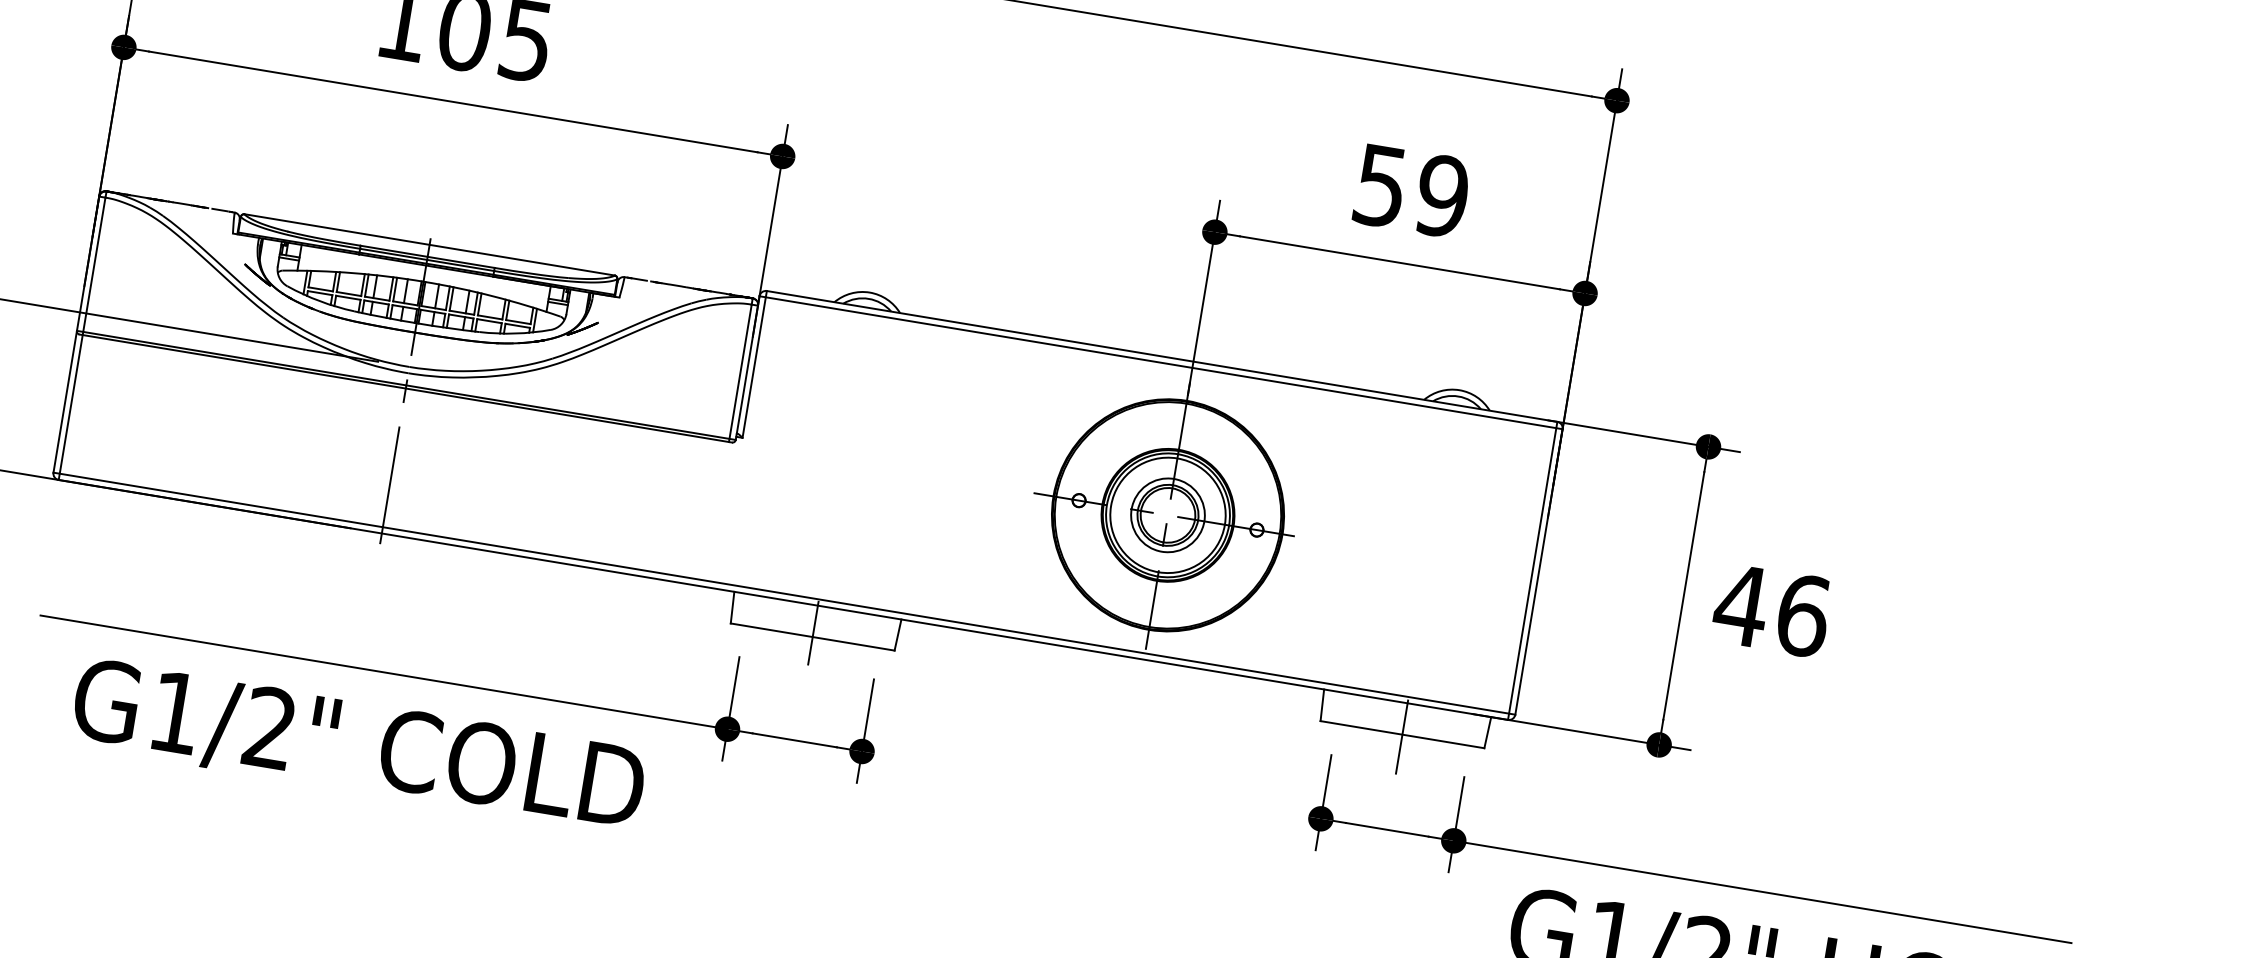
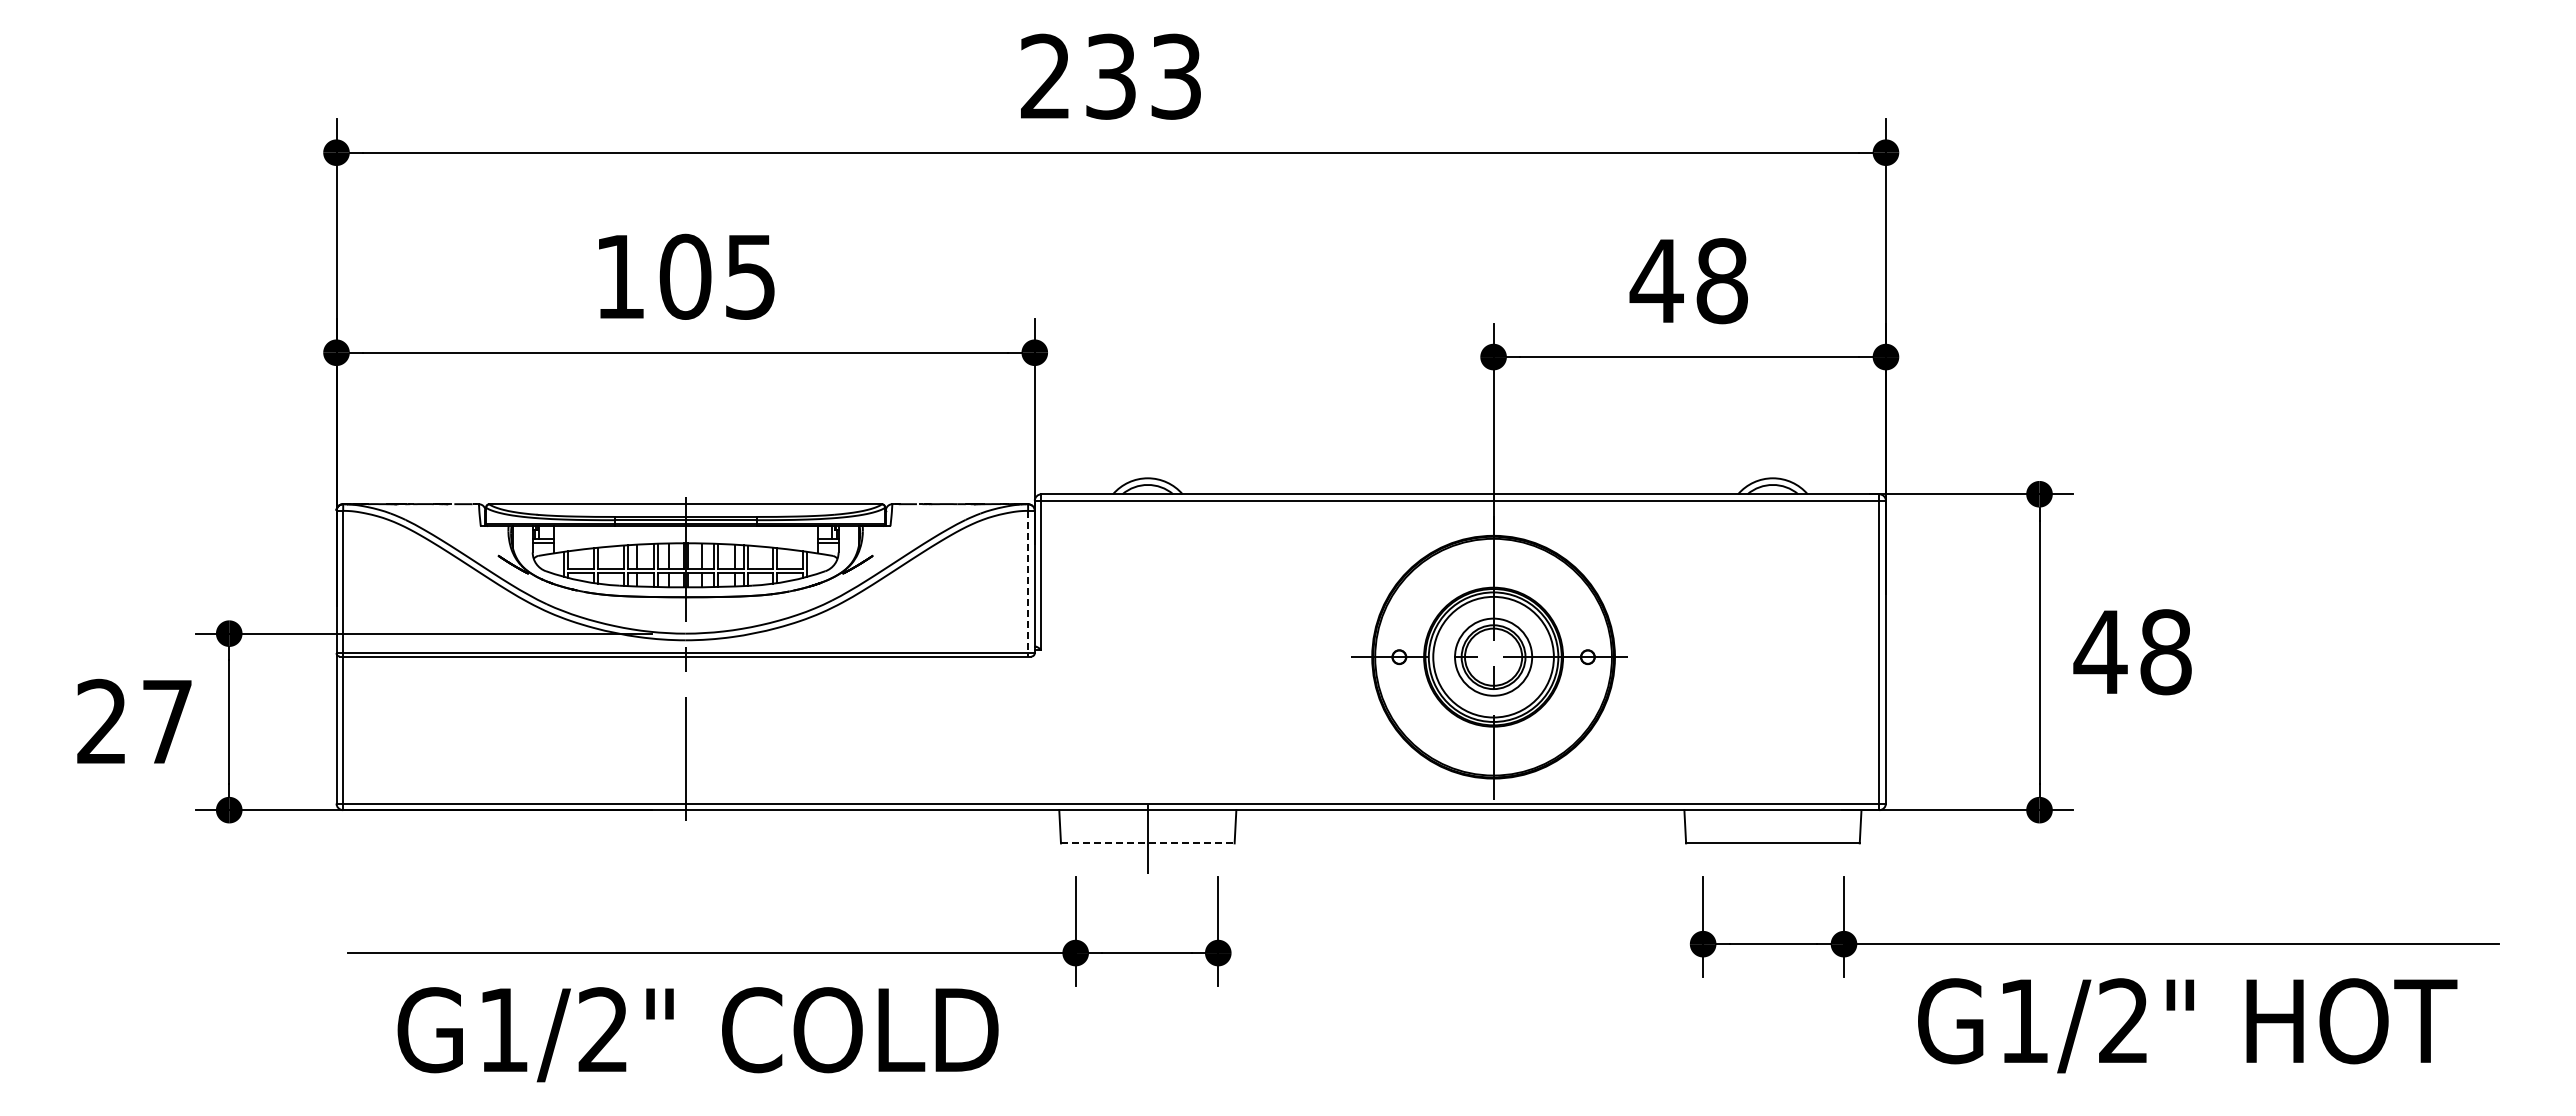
text: (1410, 191) -> (1688, 281), 59 -> 48
line: (740, 373) -> (1028, 583), solid -> dashed
text: (1803, 616) -> (2166, 652), 46 -> 48
line: (812, 637) -> (1147, 843), solid -> dashed
line: (1401, 736) -> (1772, 845), removed

